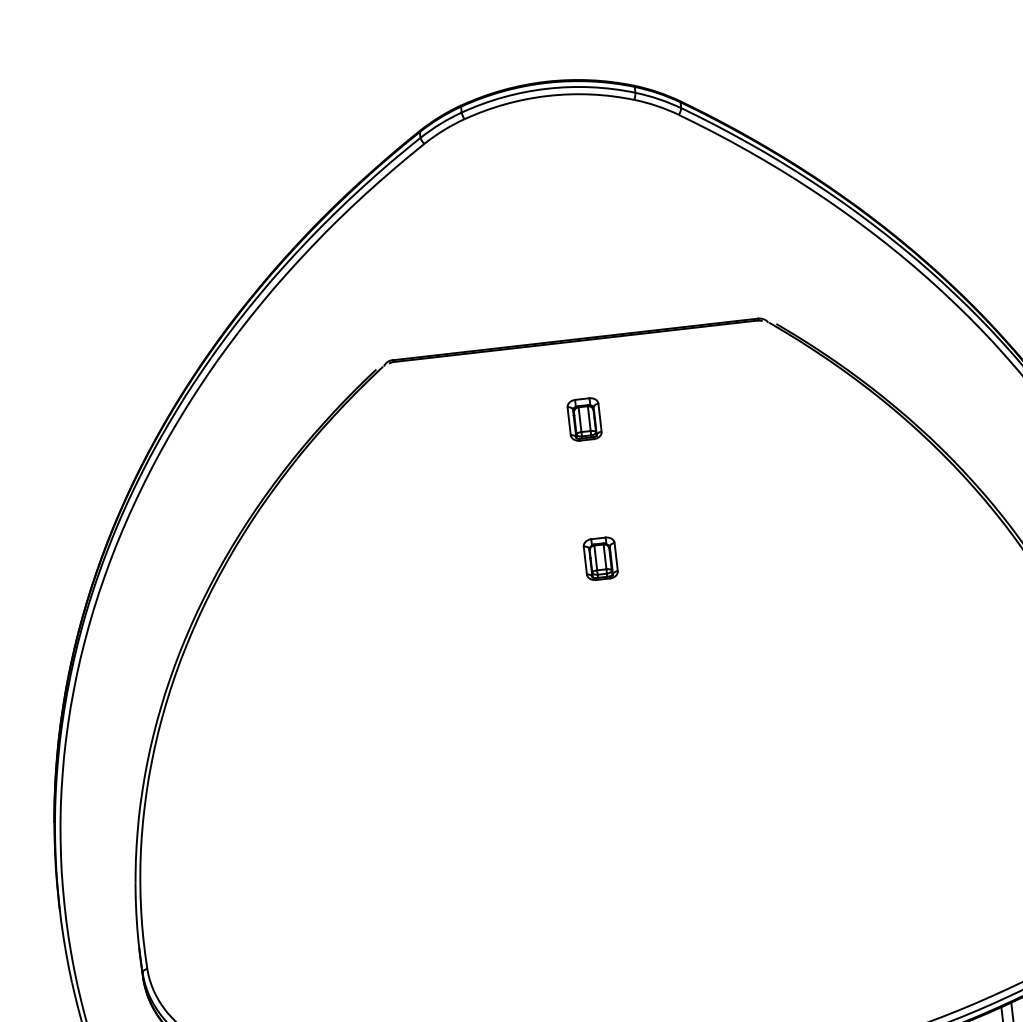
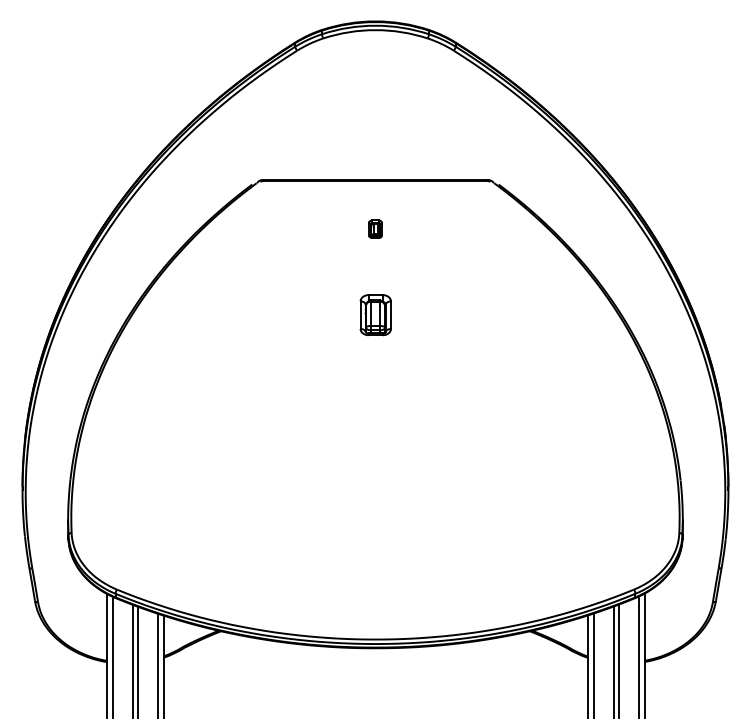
part: (584, 418) -> (375, 228), size x0.7
part: (600, 557) -> (375, 314), size x1.6

